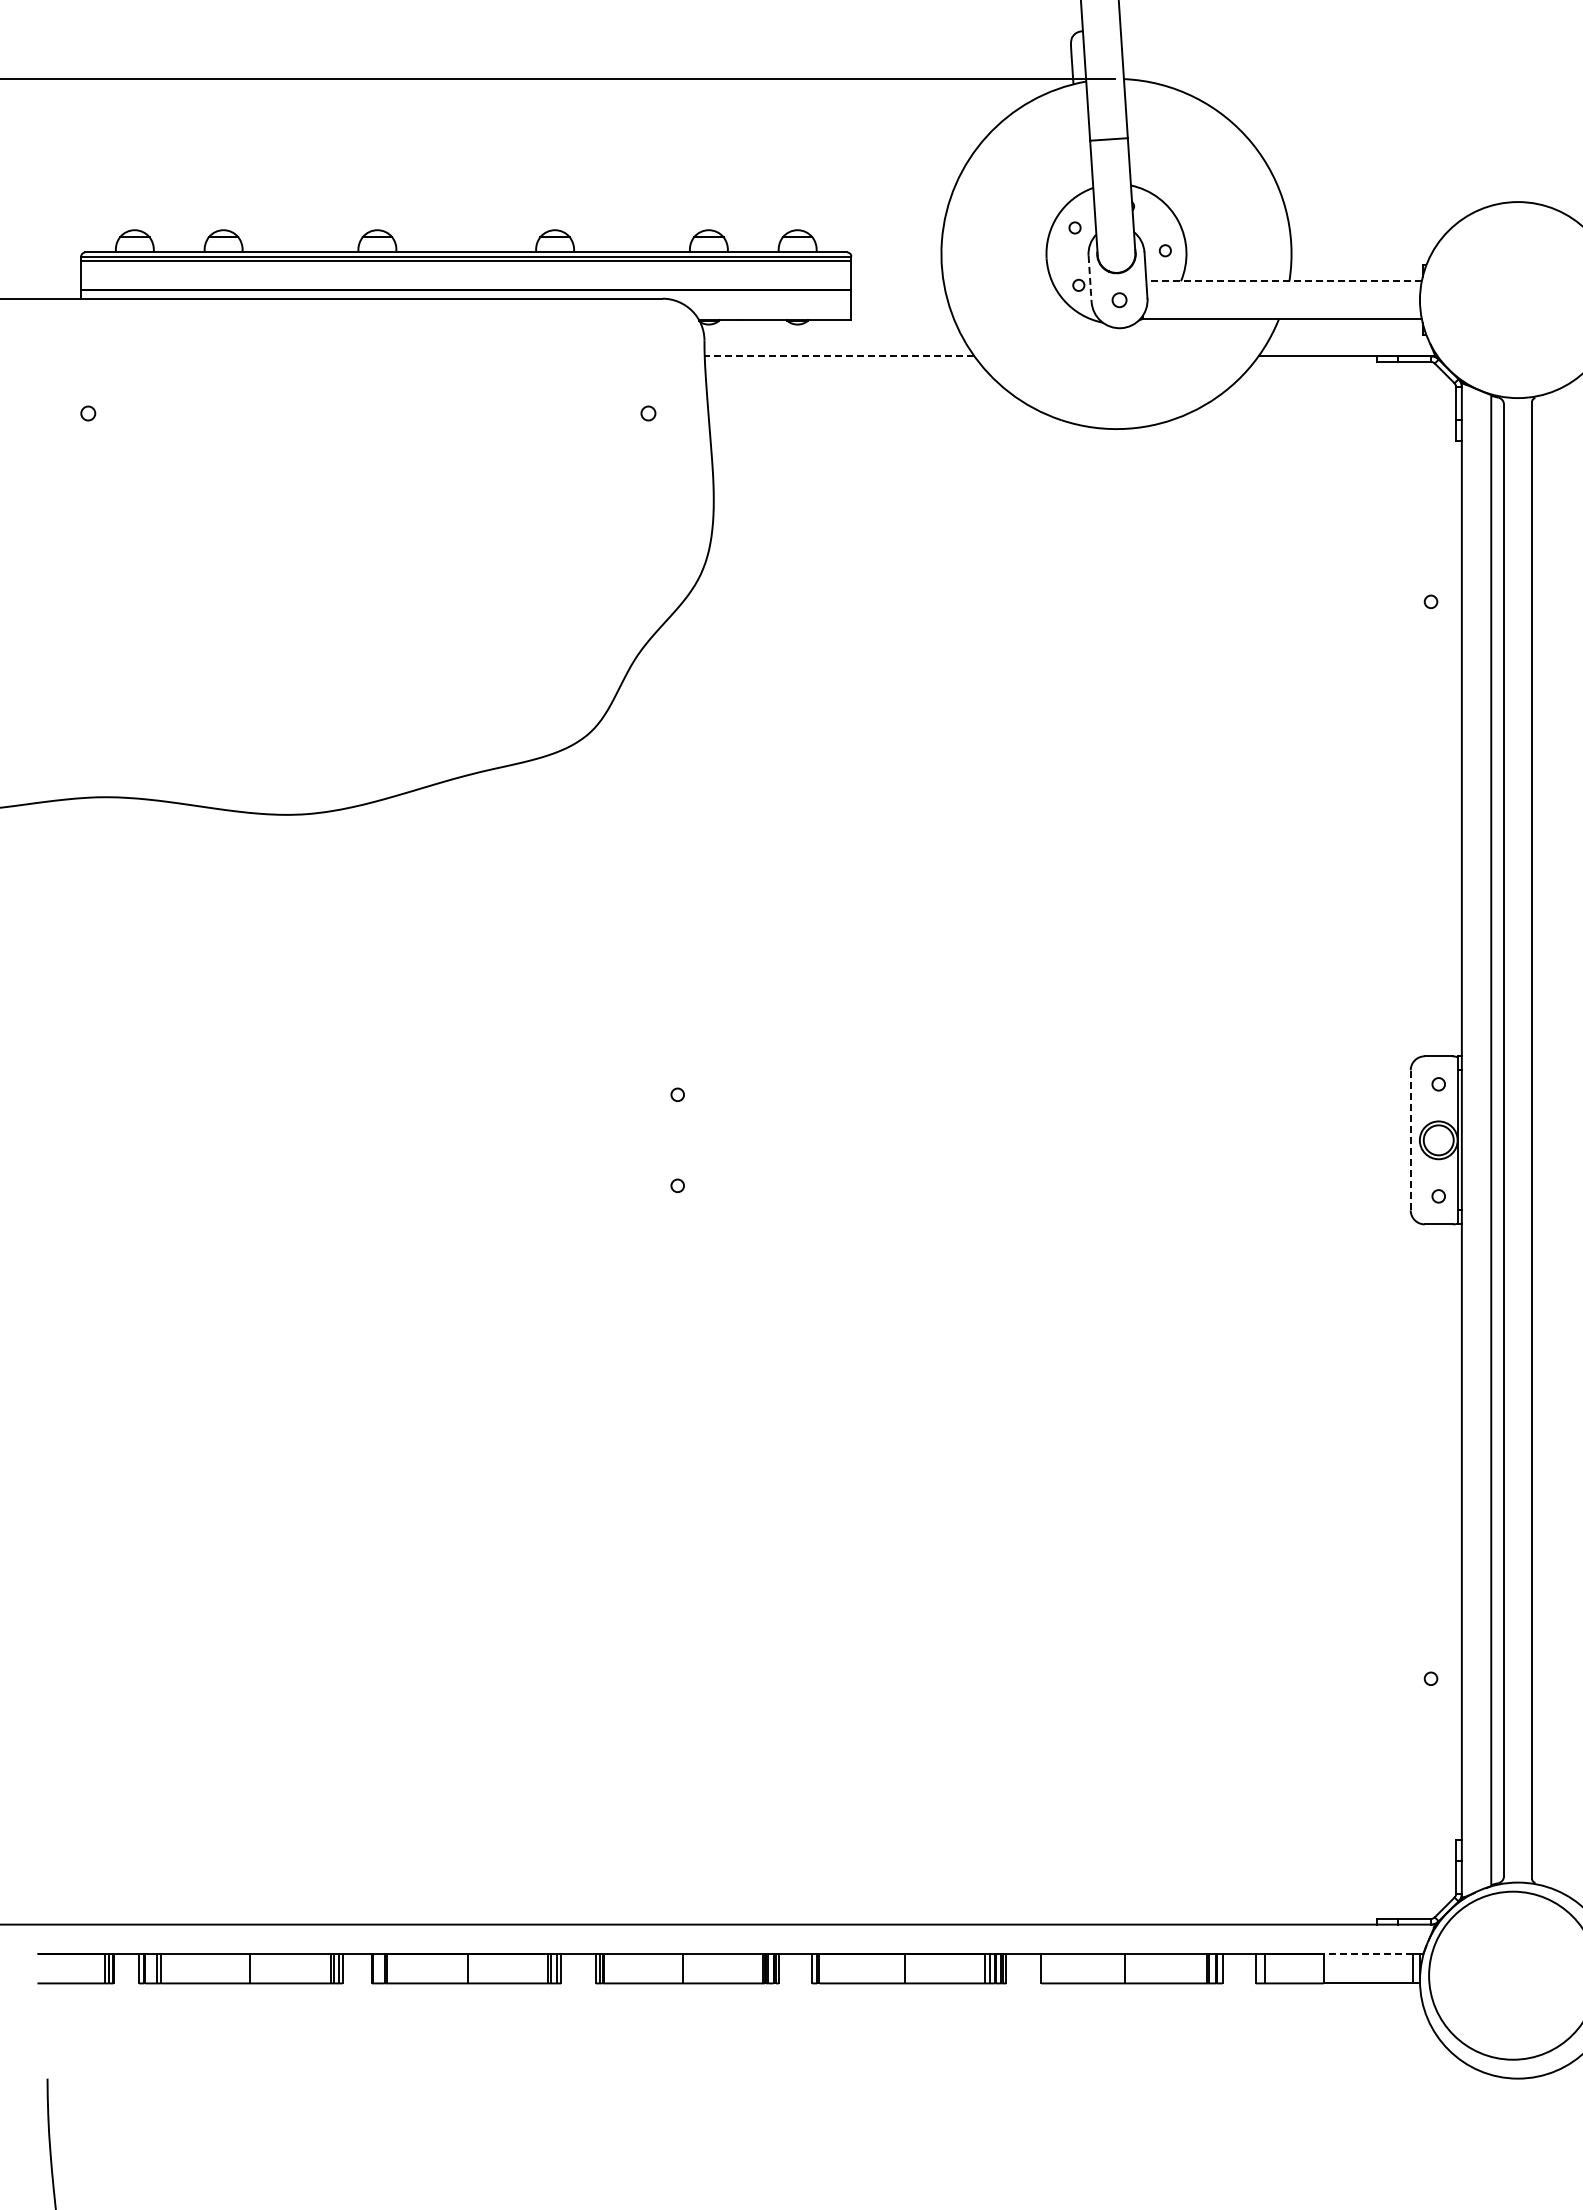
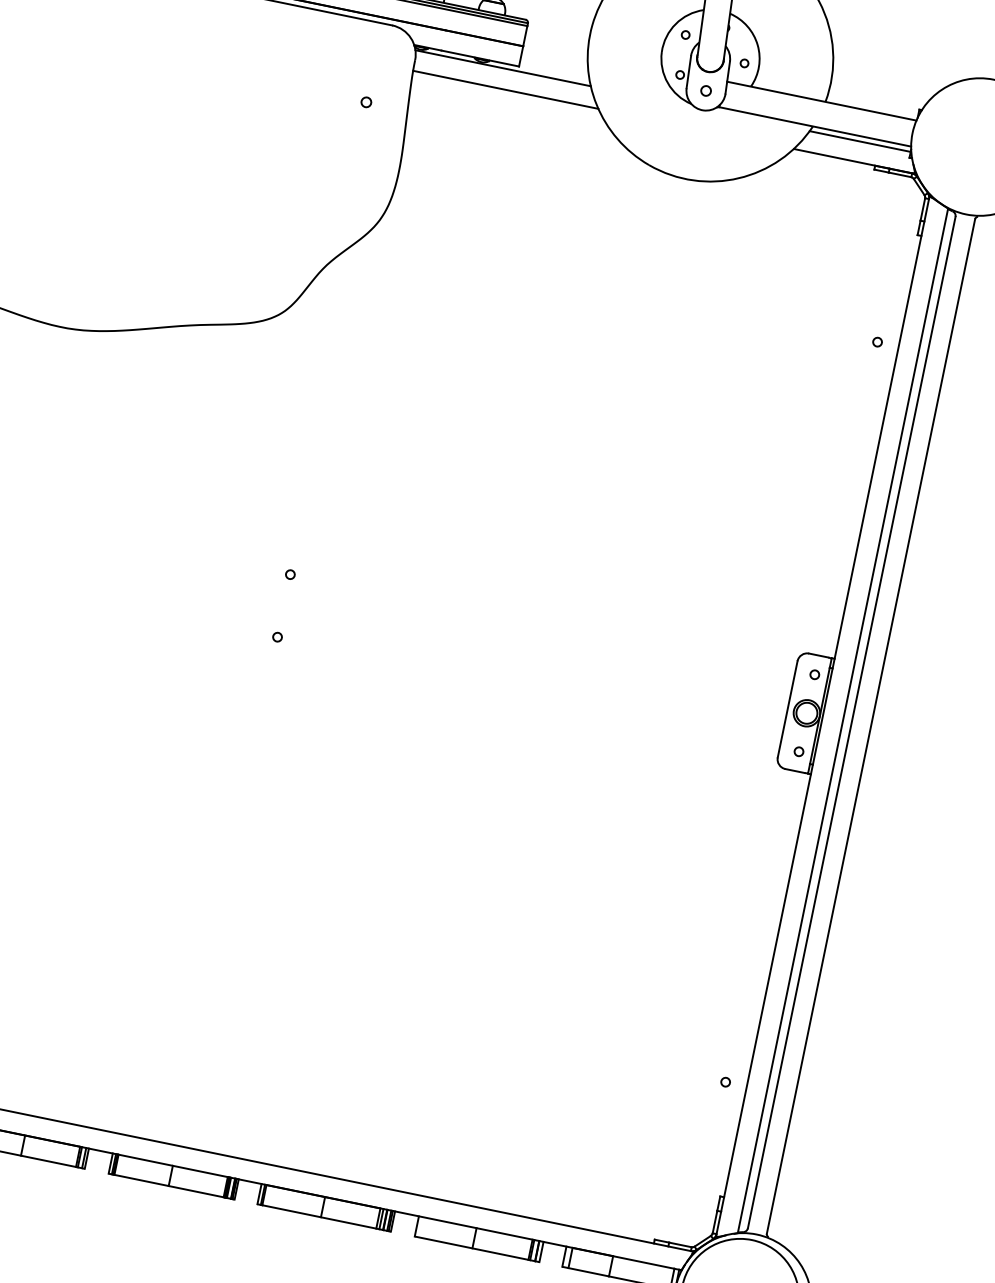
line: (1090, 279) -> (689, 72), dashed -> solid
line: (1284, 281) -> (822, 101), dashed -> solid
line: (829, 326) -> (503, 68), added
line: (1348, 326) -> (859, 141), added
line: (839, 356) -> (505, 90), dashed -> solid
line: (1410, 1139) -> (787, 708), dashed -> solid
line: (1368, 1954) -> (643, 1262), dashed -> solid

